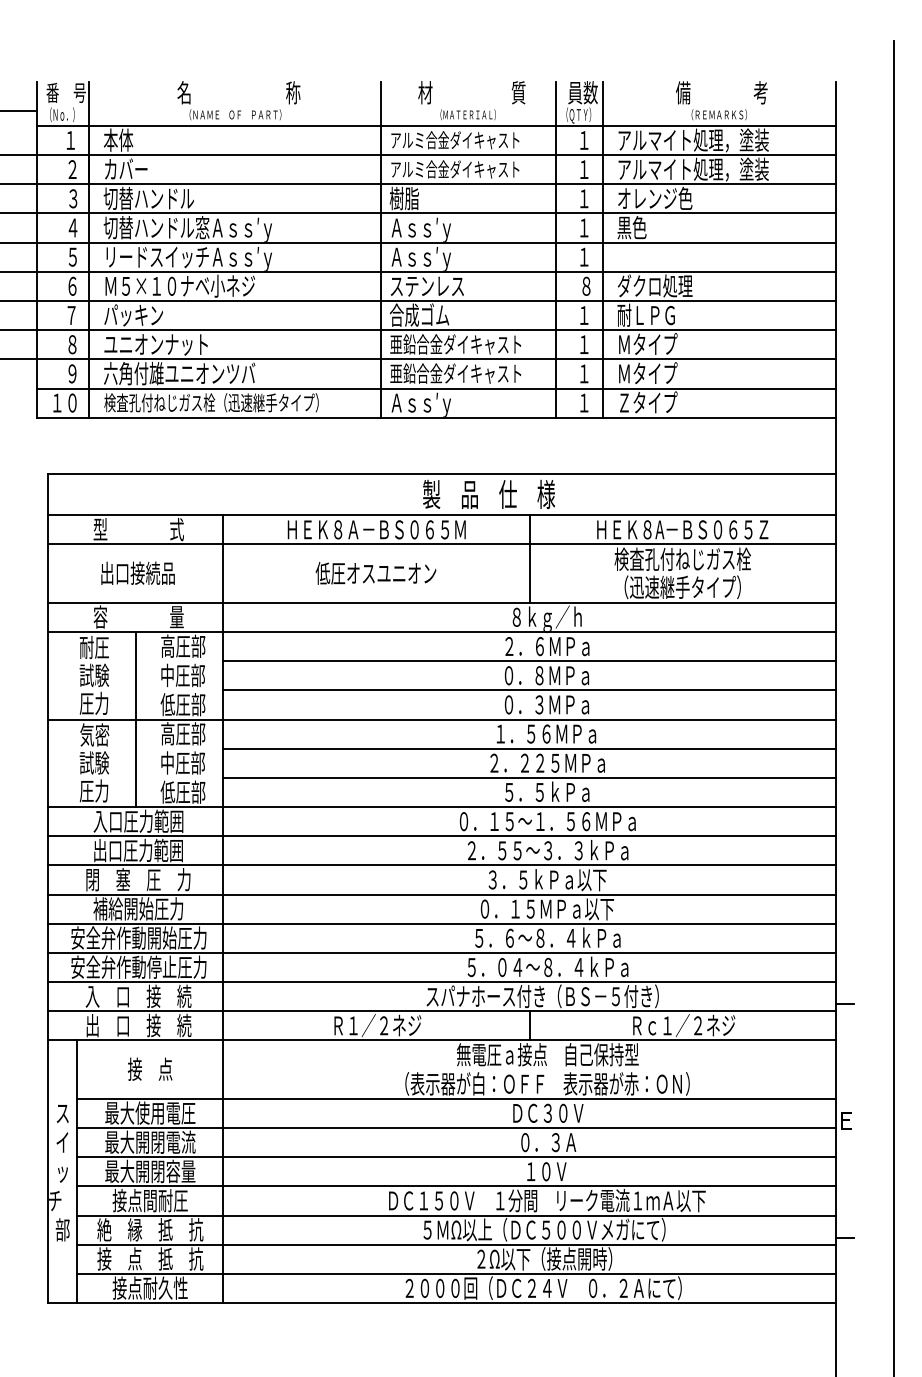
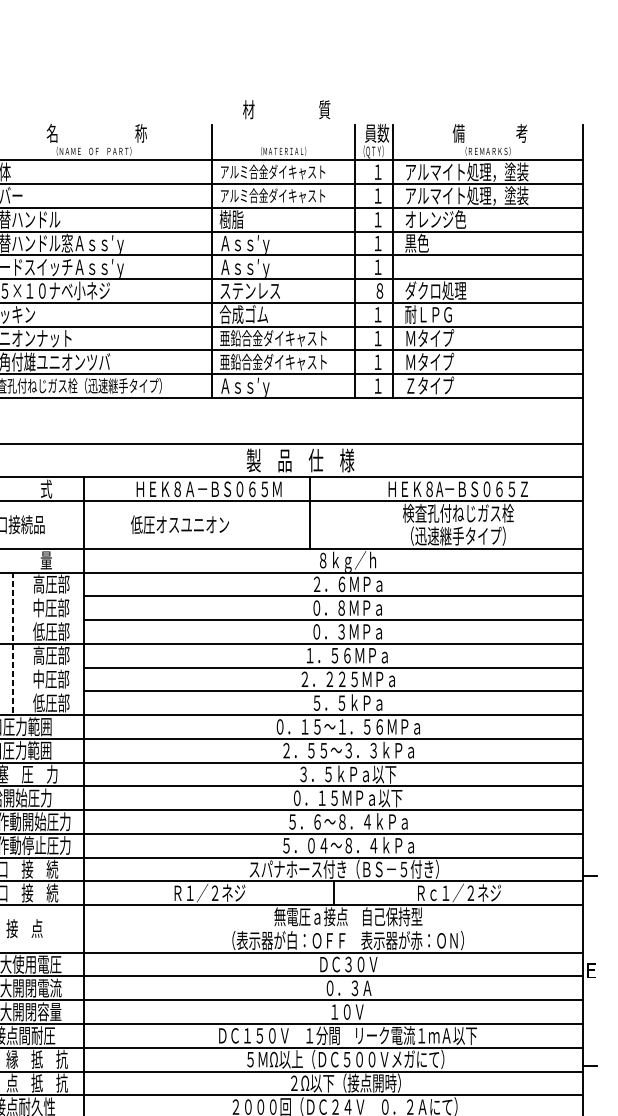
text: (471, 92) -> (286, 109), moved
line: (529, 558) -> (309, 512), moved
text: (375, 573) -> (179, 524), moved
line: (135, 719) -> (12, 643), solid -> dashed

